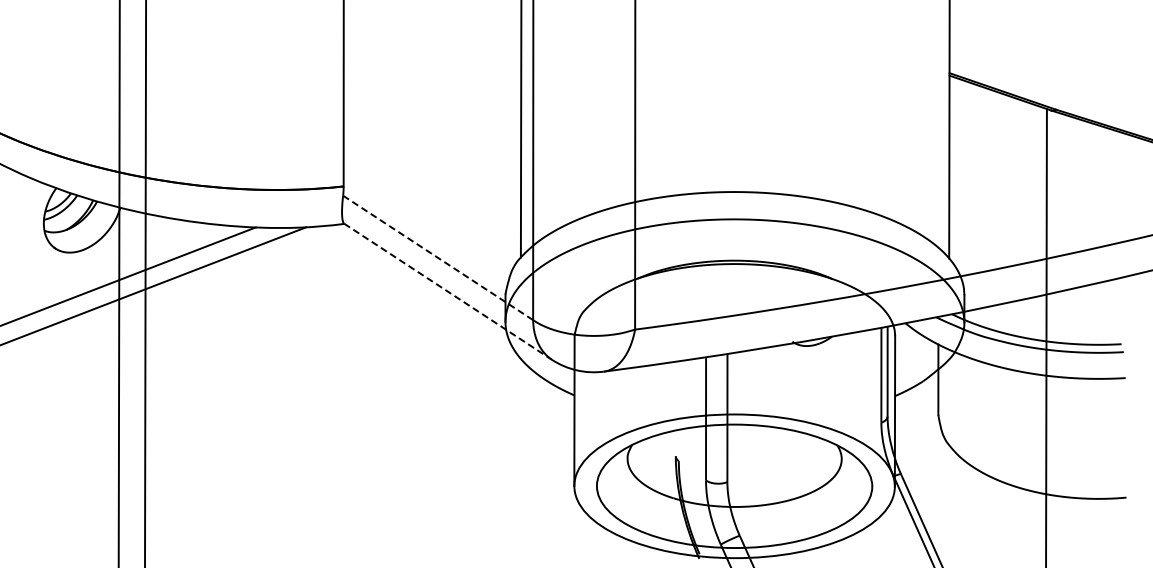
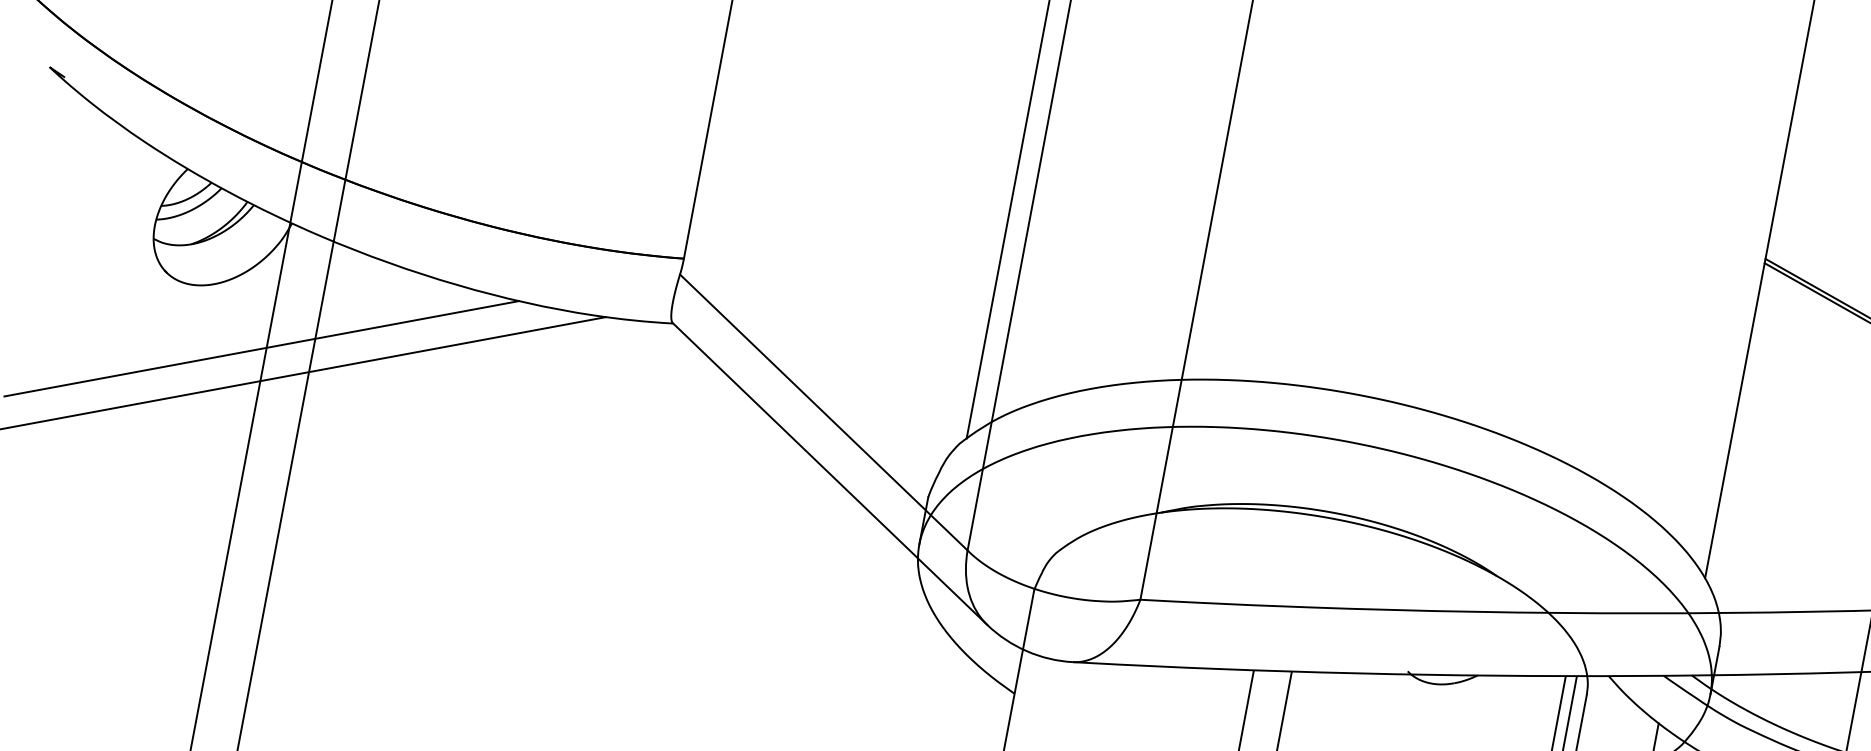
line: (438, 257) -> (824, 411), dashed -> solid
line: (448, 292) -> (830, 475), dashed -> solid

